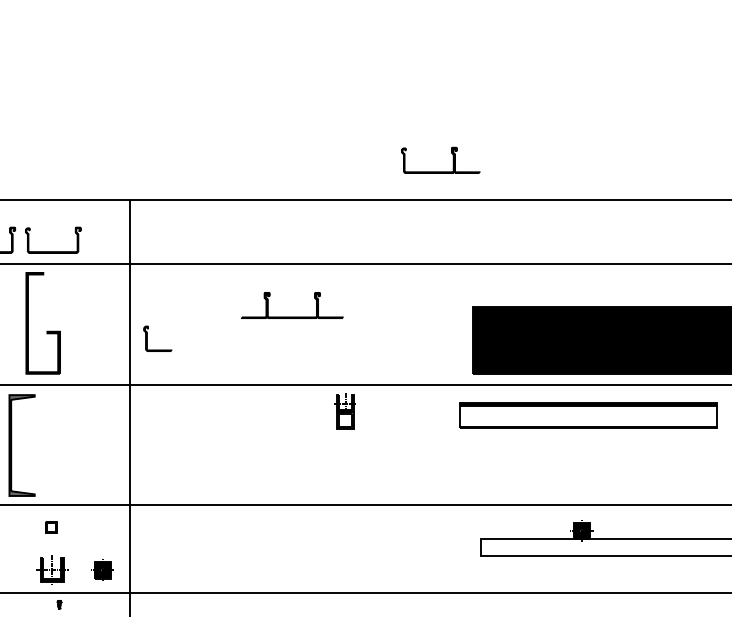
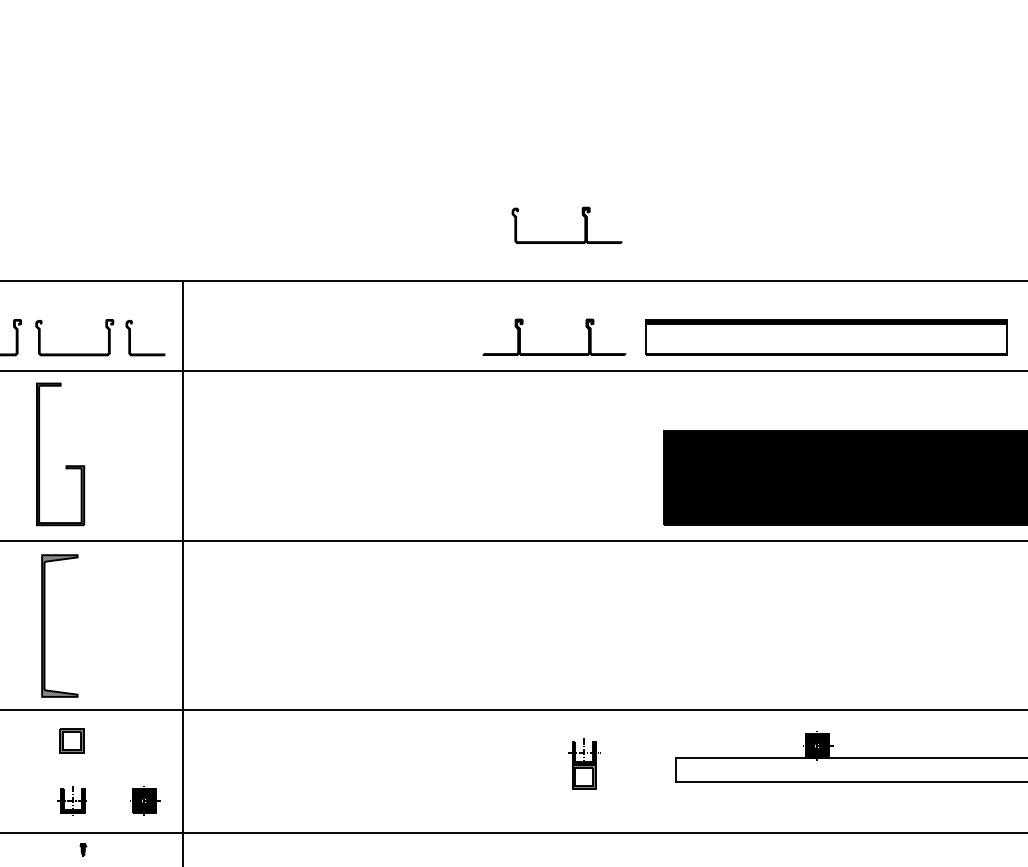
part: (440, 171) -> (566, 241), moved
part: (292, 317) -> (554, 353), moved
part: (147, 339) -> (130, 338), moved
part: (345, 410) -> (584, 763), moved
part: (588, 415) -> (826, 337), moved
part: (11, 445) -> (45, 625), moved
part: (51, 527) -> (71, 740), size x1.43
part: (51, 569) -> (71, 800), size x0.71

